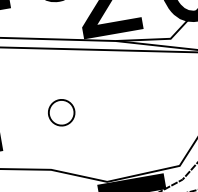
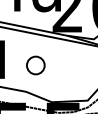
part: (60, 112) -> (35, 65), size x1.43

